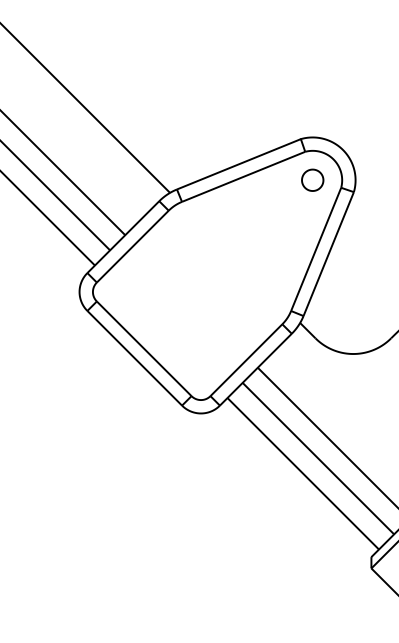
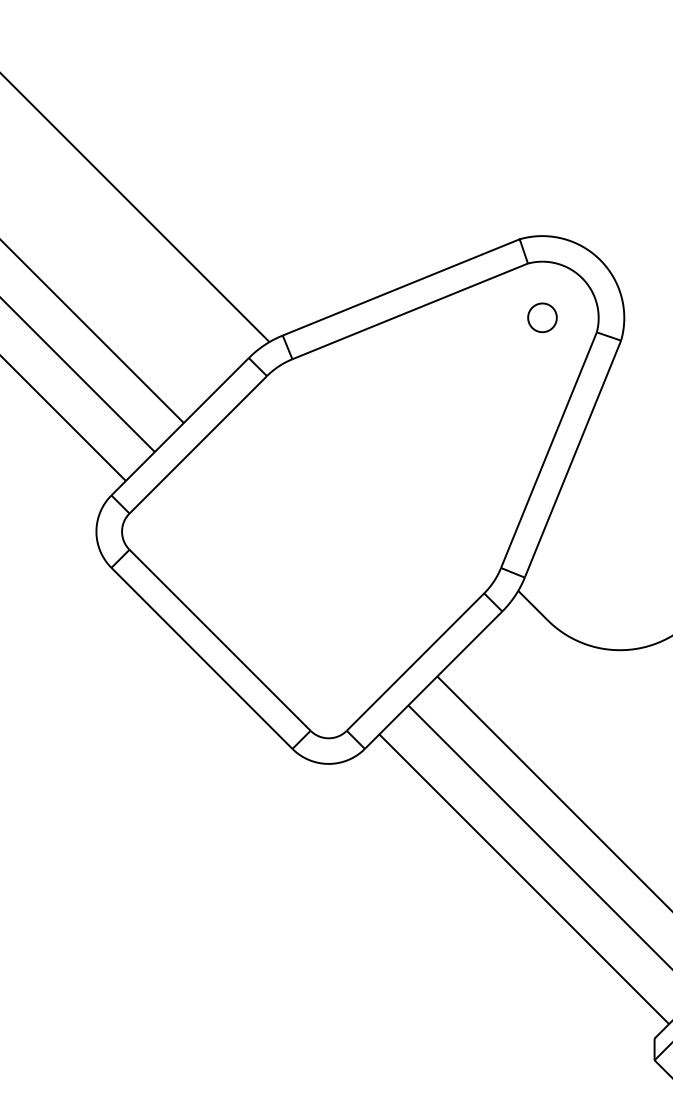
part: (312, 179) -> (541, 316), size x0.7

